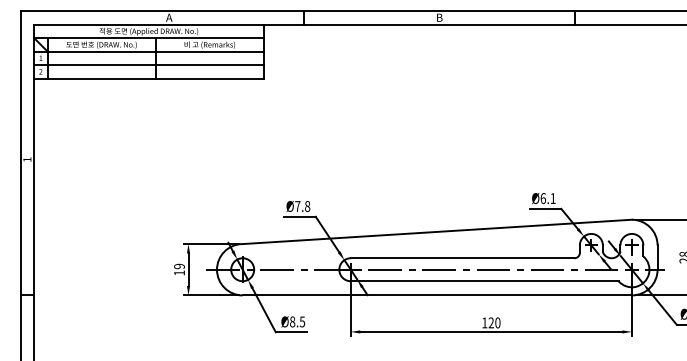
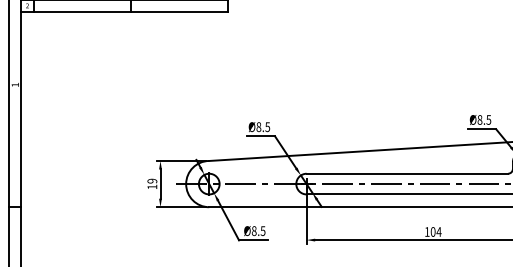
text: (547, 198) -> (483, 119), Ø6.1 -> Ø8.5
text: (302, 206) -> (263, 127), Ø7.8 -> Ø8.5
text: (494, 322) -> (436, 231), 120 -> 104

